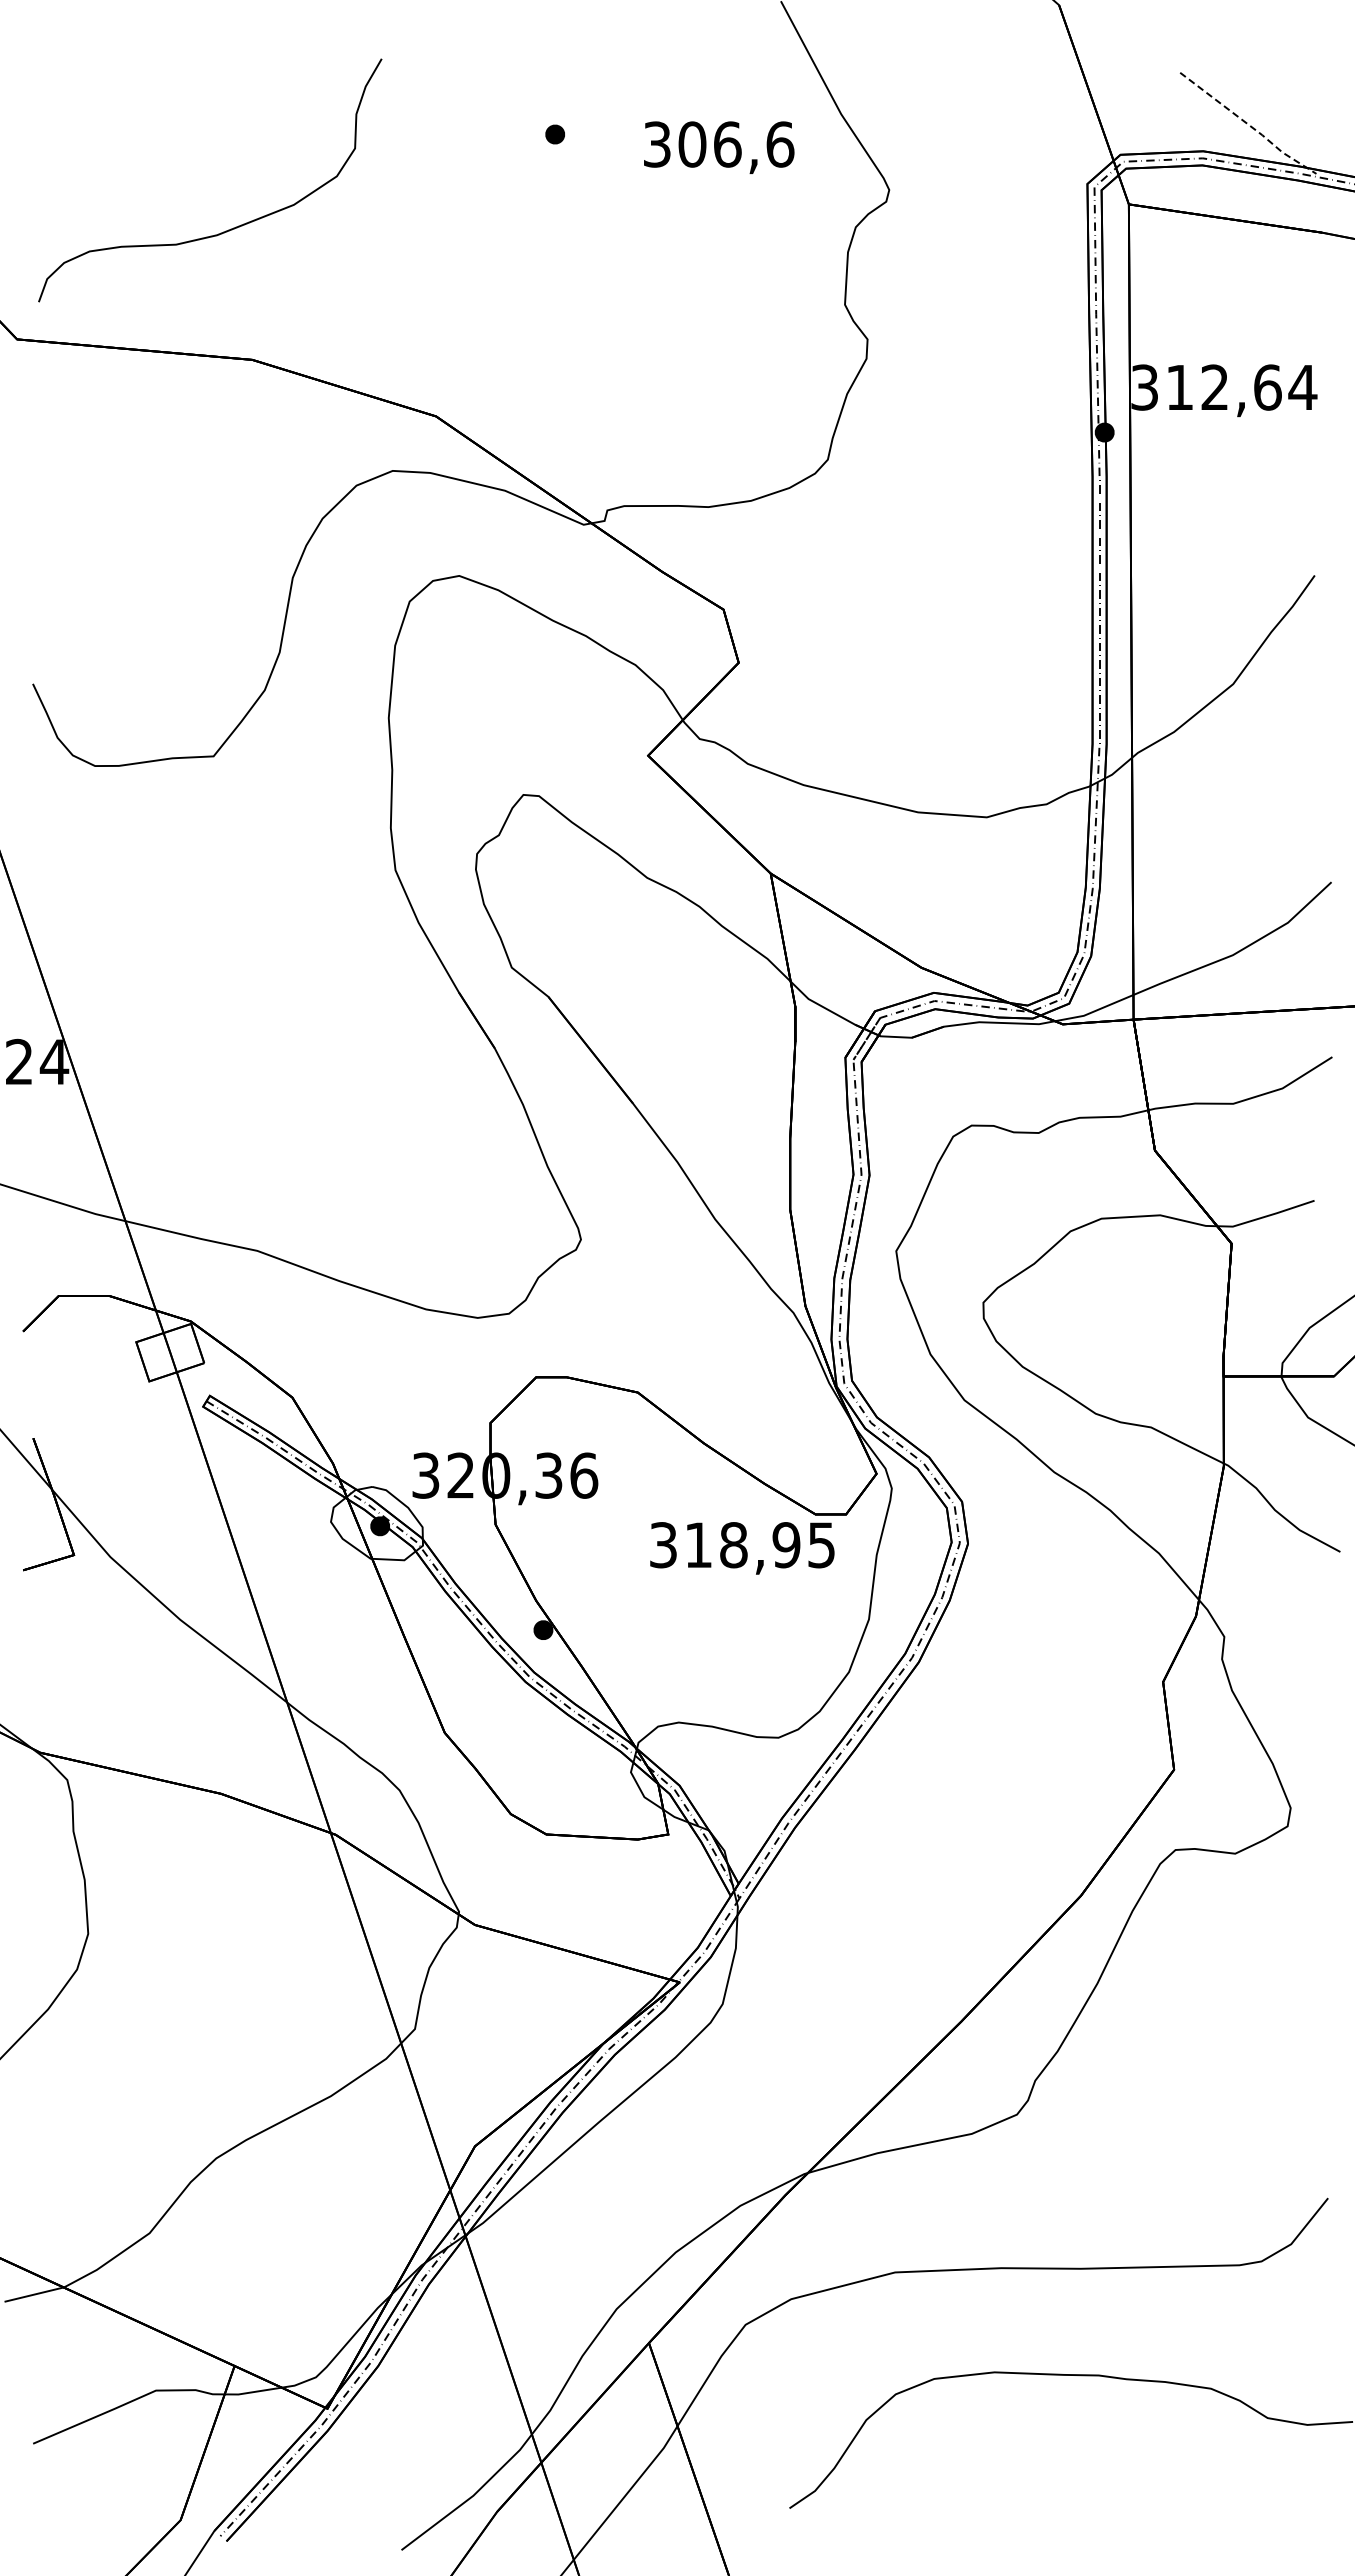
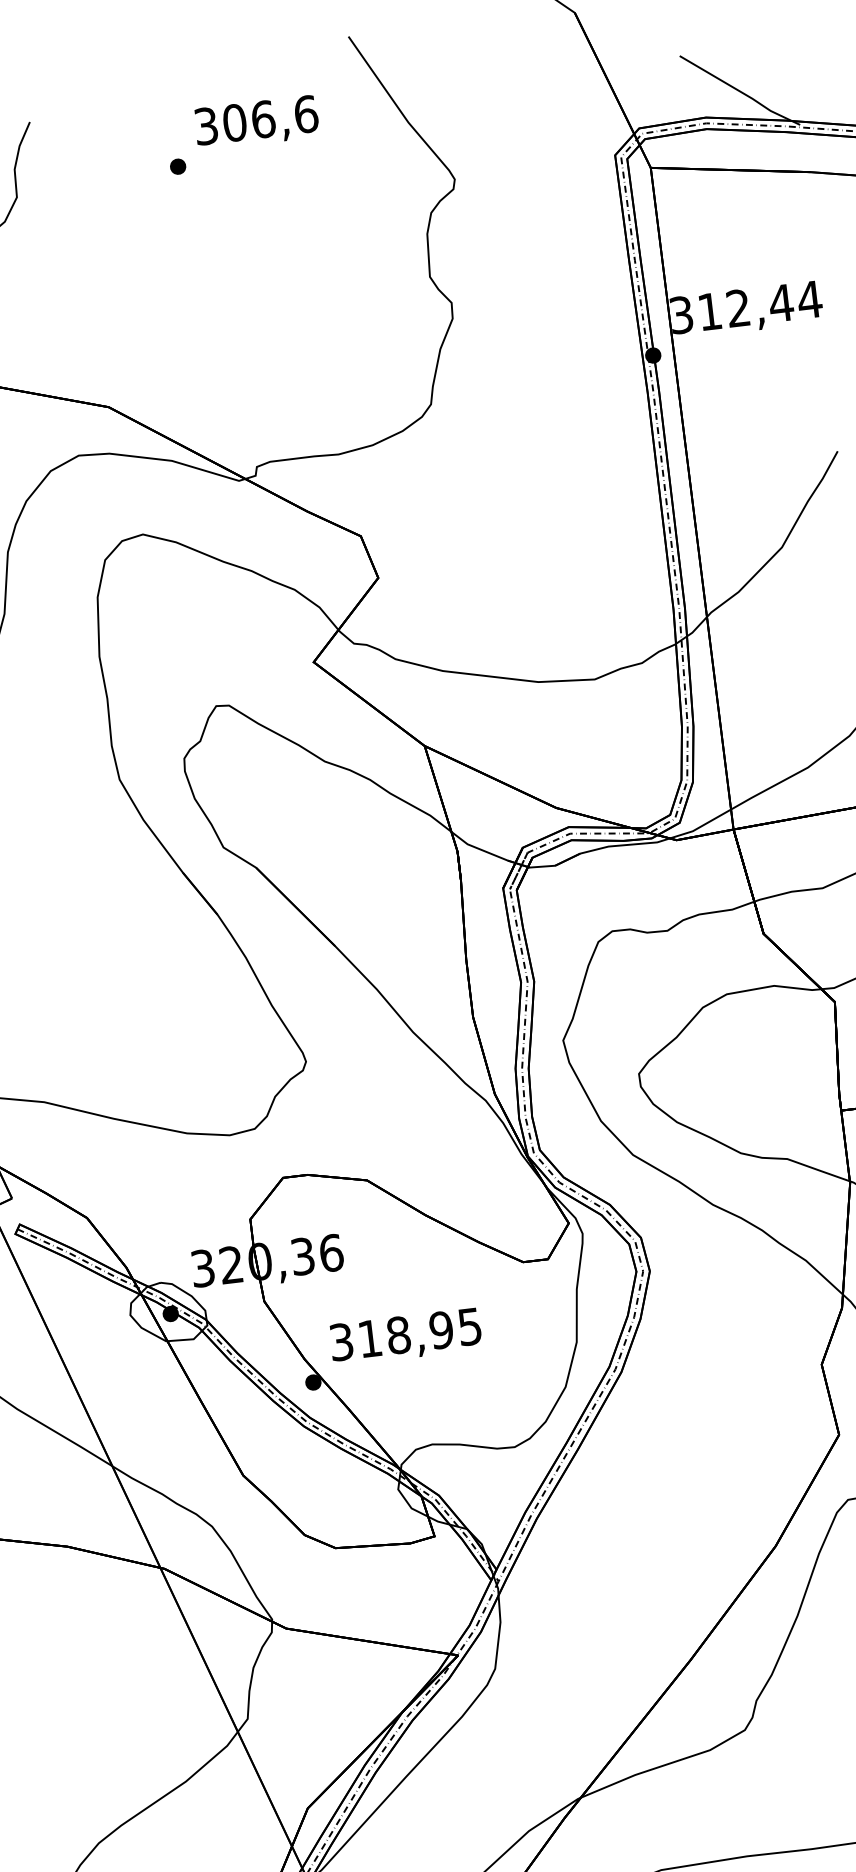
line: (1248, 124) -> (740, 91), dashed -> solid
text: (719, 147) -> (257, 122), moved
text: (1267, 387) -> (781, 303), 312,64 -> 312,44
text: (742, 1548) -> (406, 1337), moved

